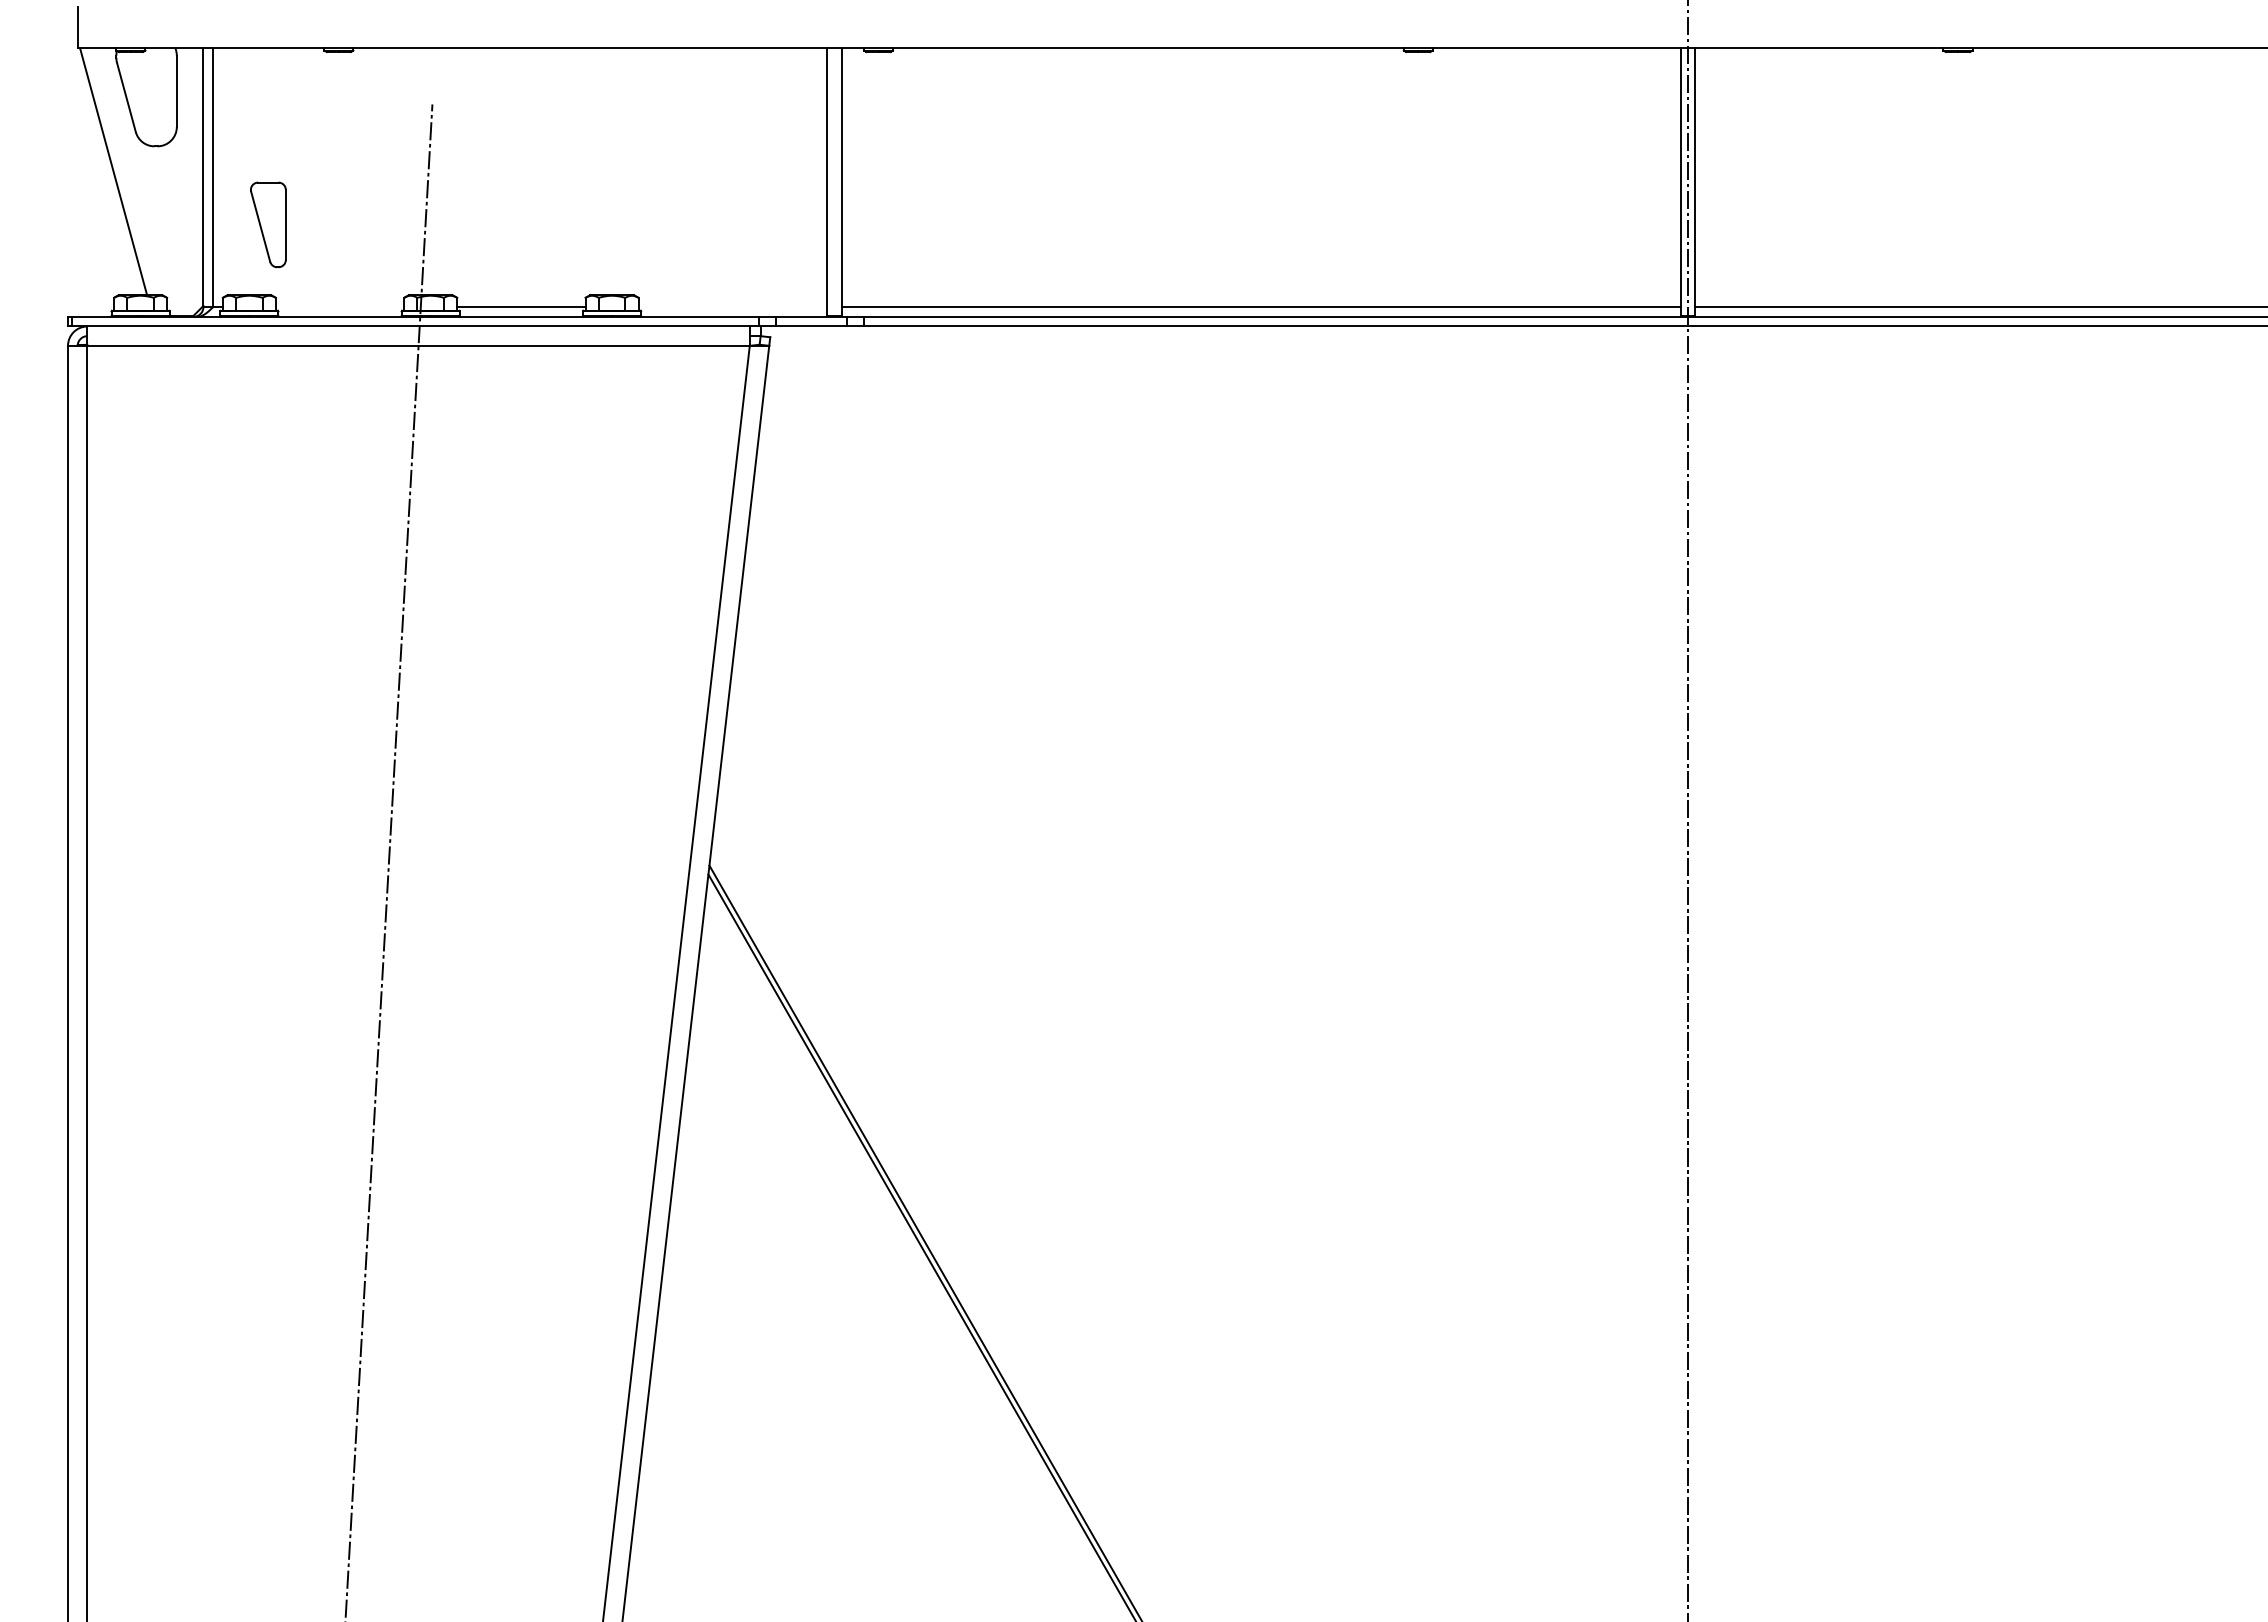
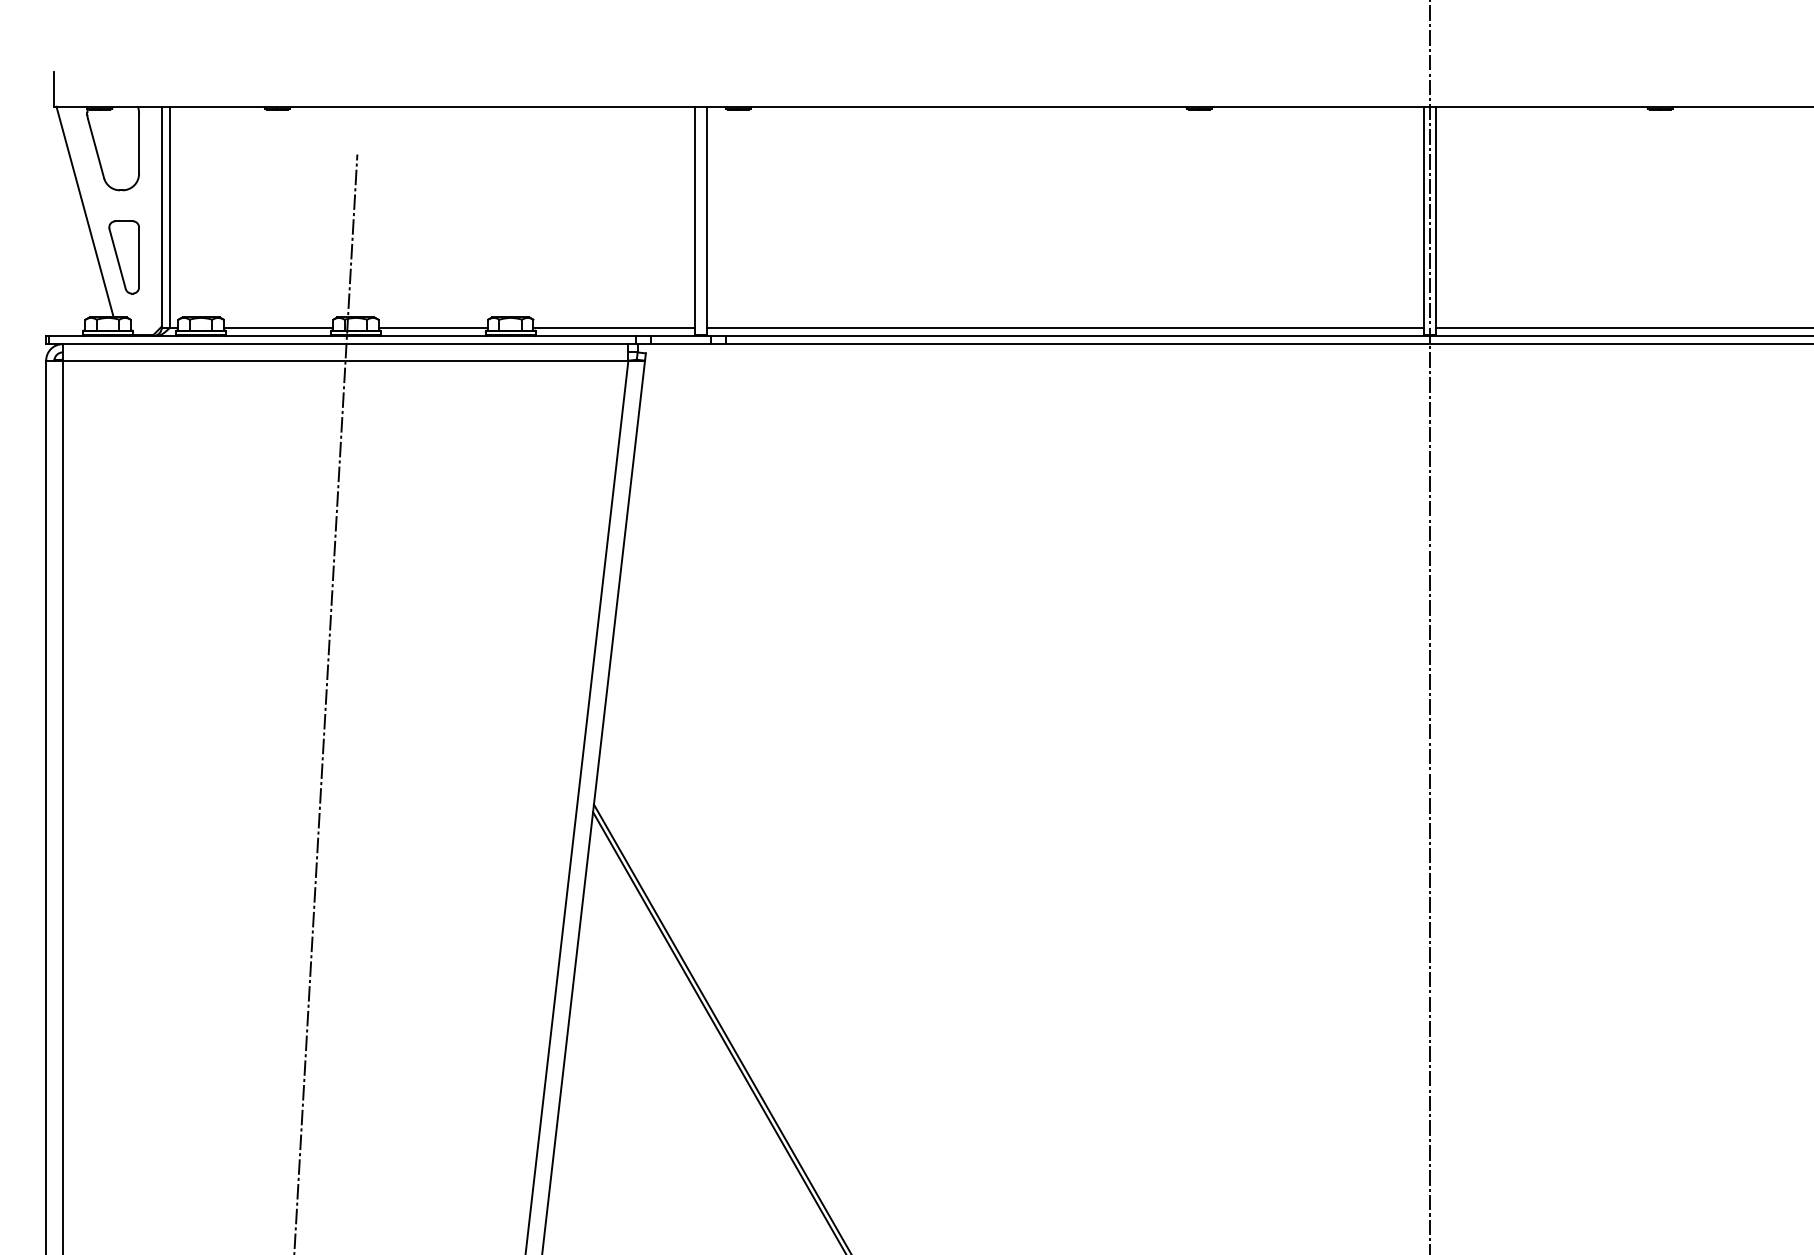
part: (268, 224) -> (124, 257), moved
line: (339, 307) -> (278, 327), added
line: (732, 307) -> (613, 327), added

